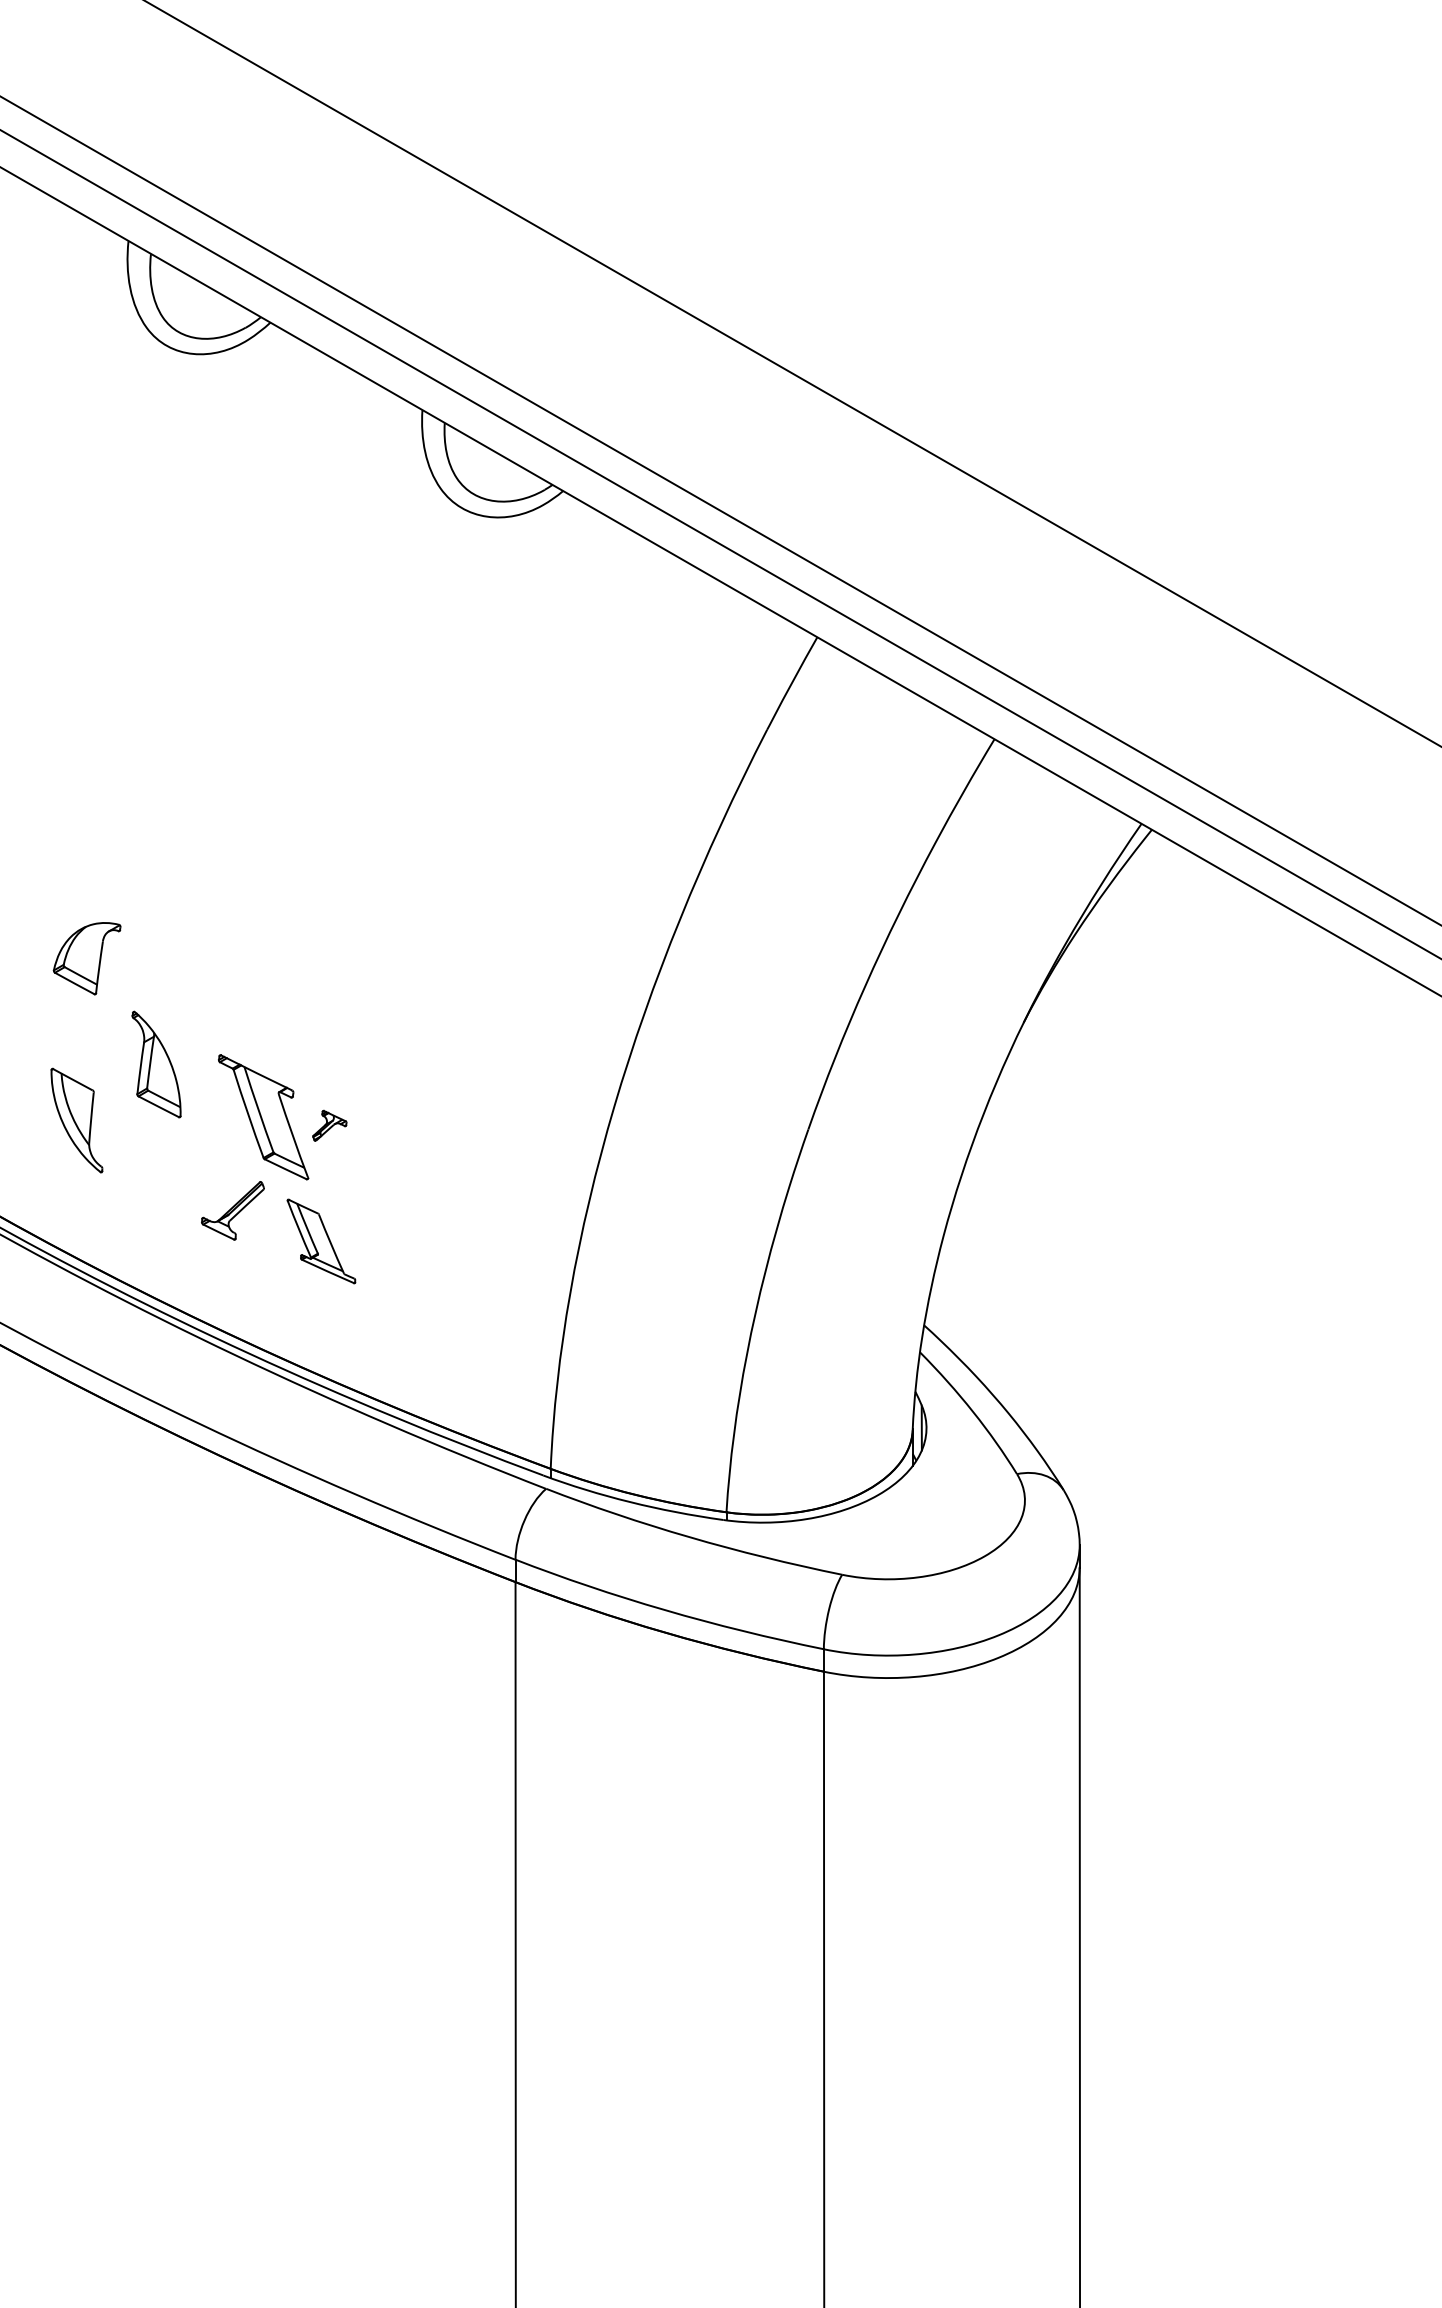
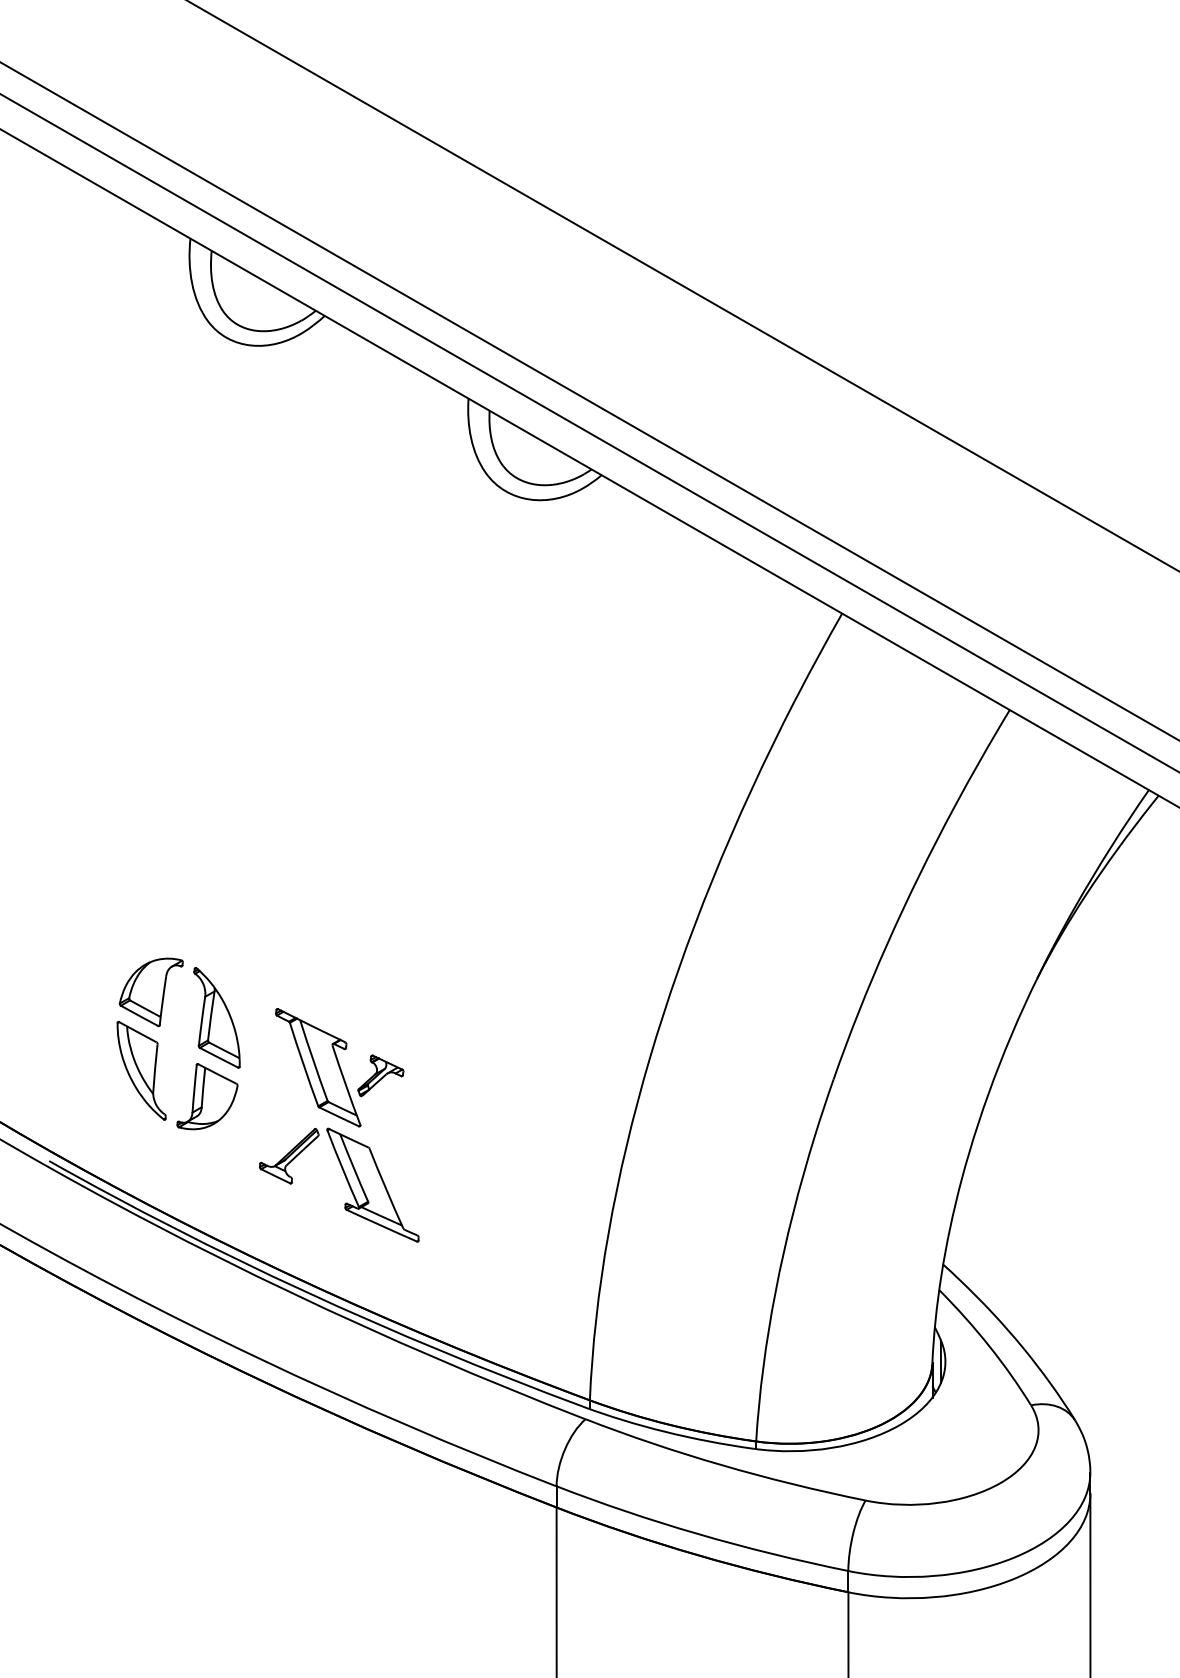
part: (86, 958) -> (150, 992), moved
part: (329, 1125) -> (380, 1075), size x1.43
part: (146, 1147) -> (207, 1096), added
part: (321, 1241) -> (373, 1185), size x1.43

